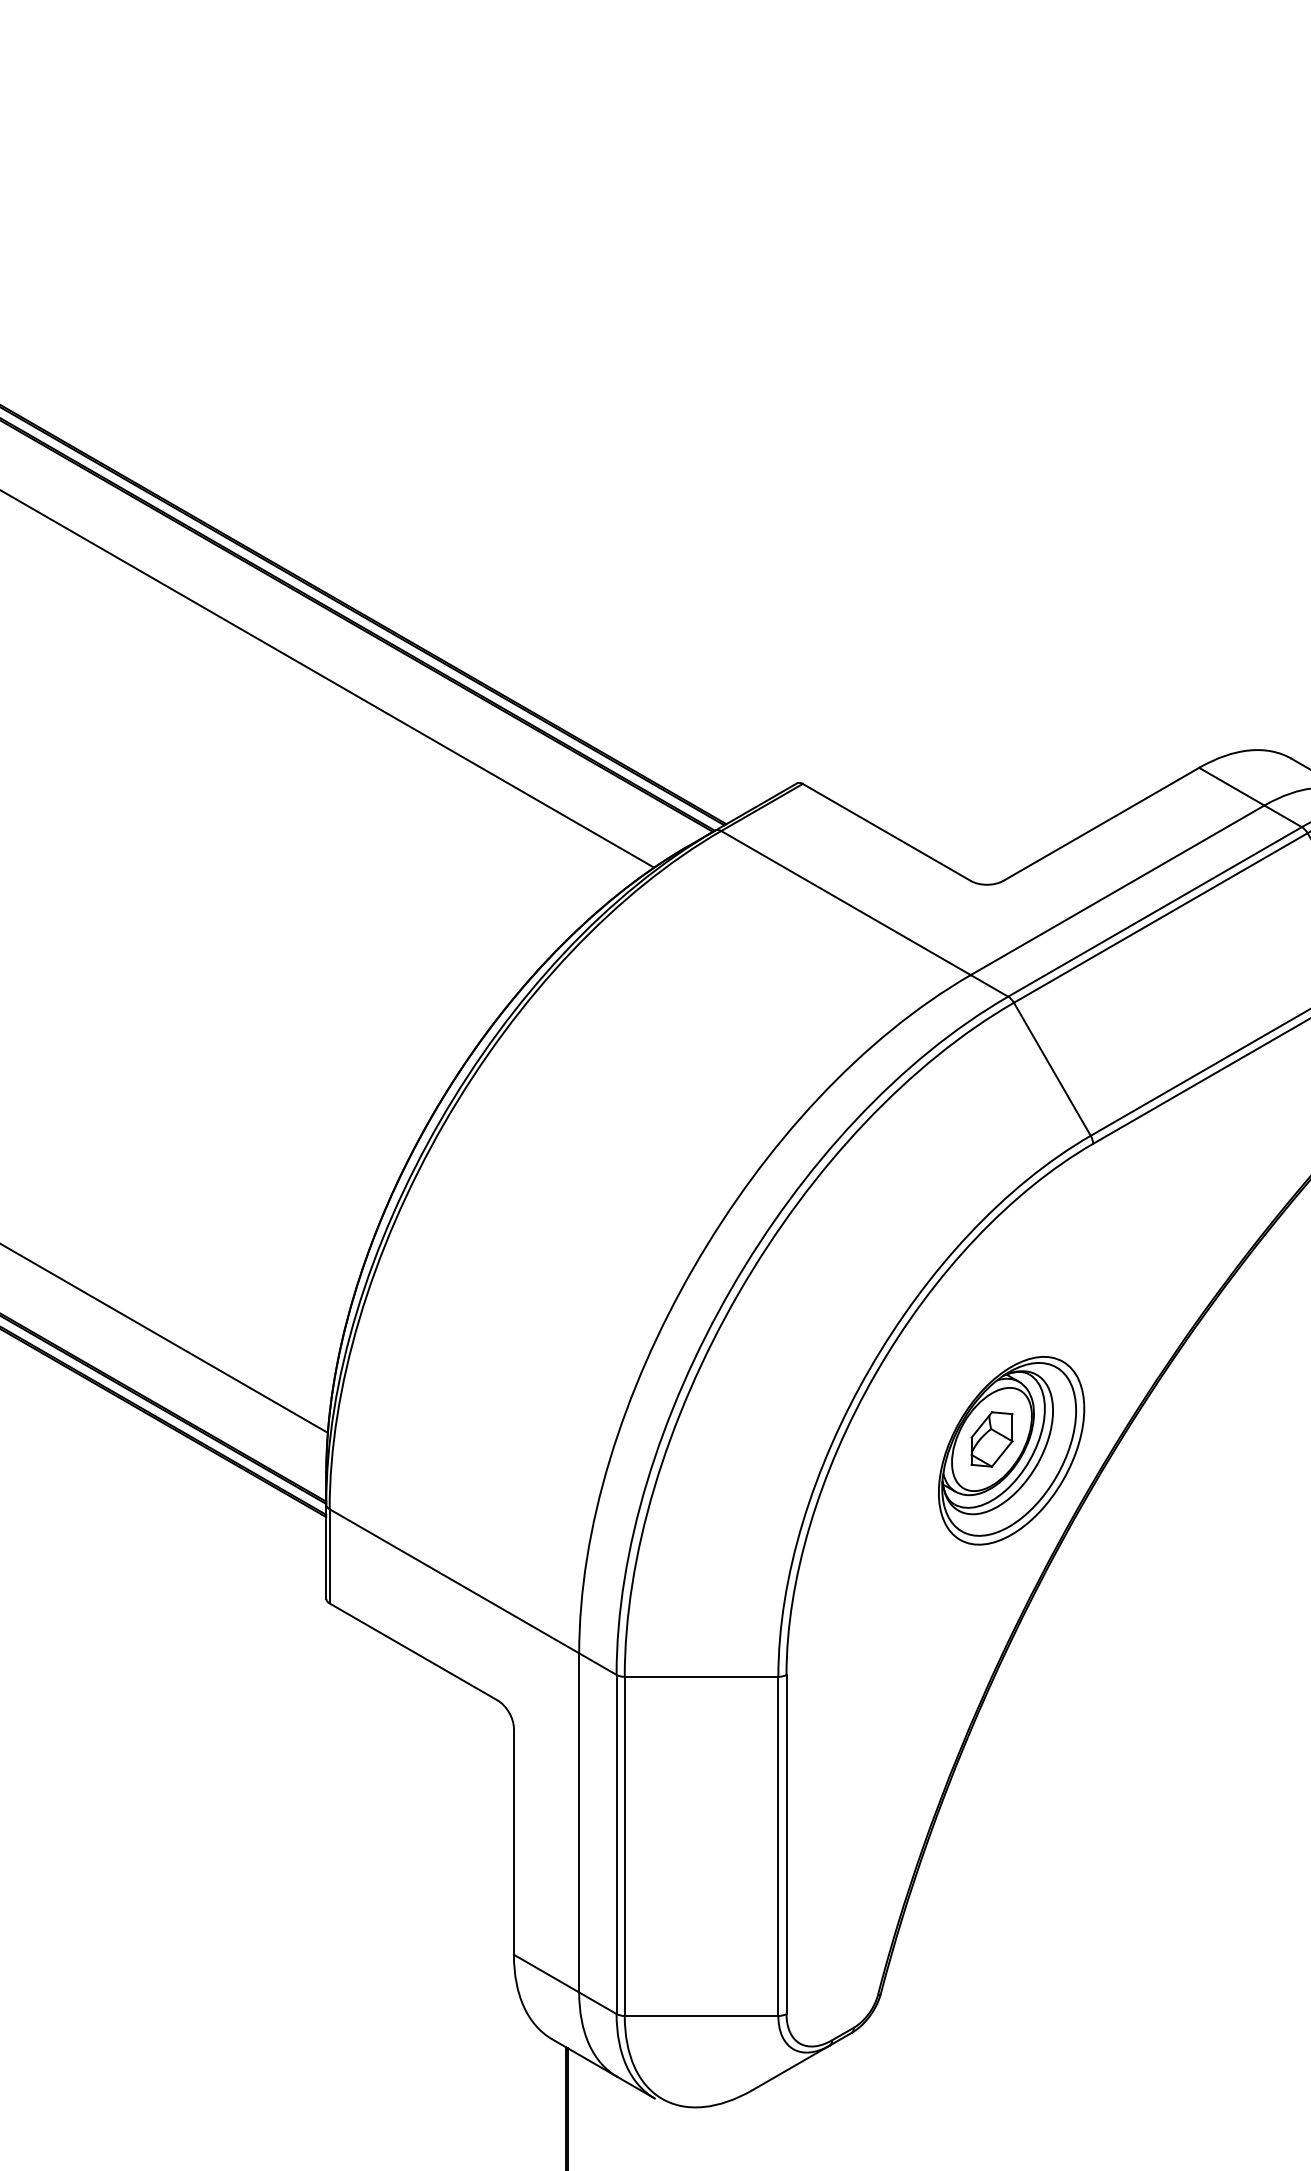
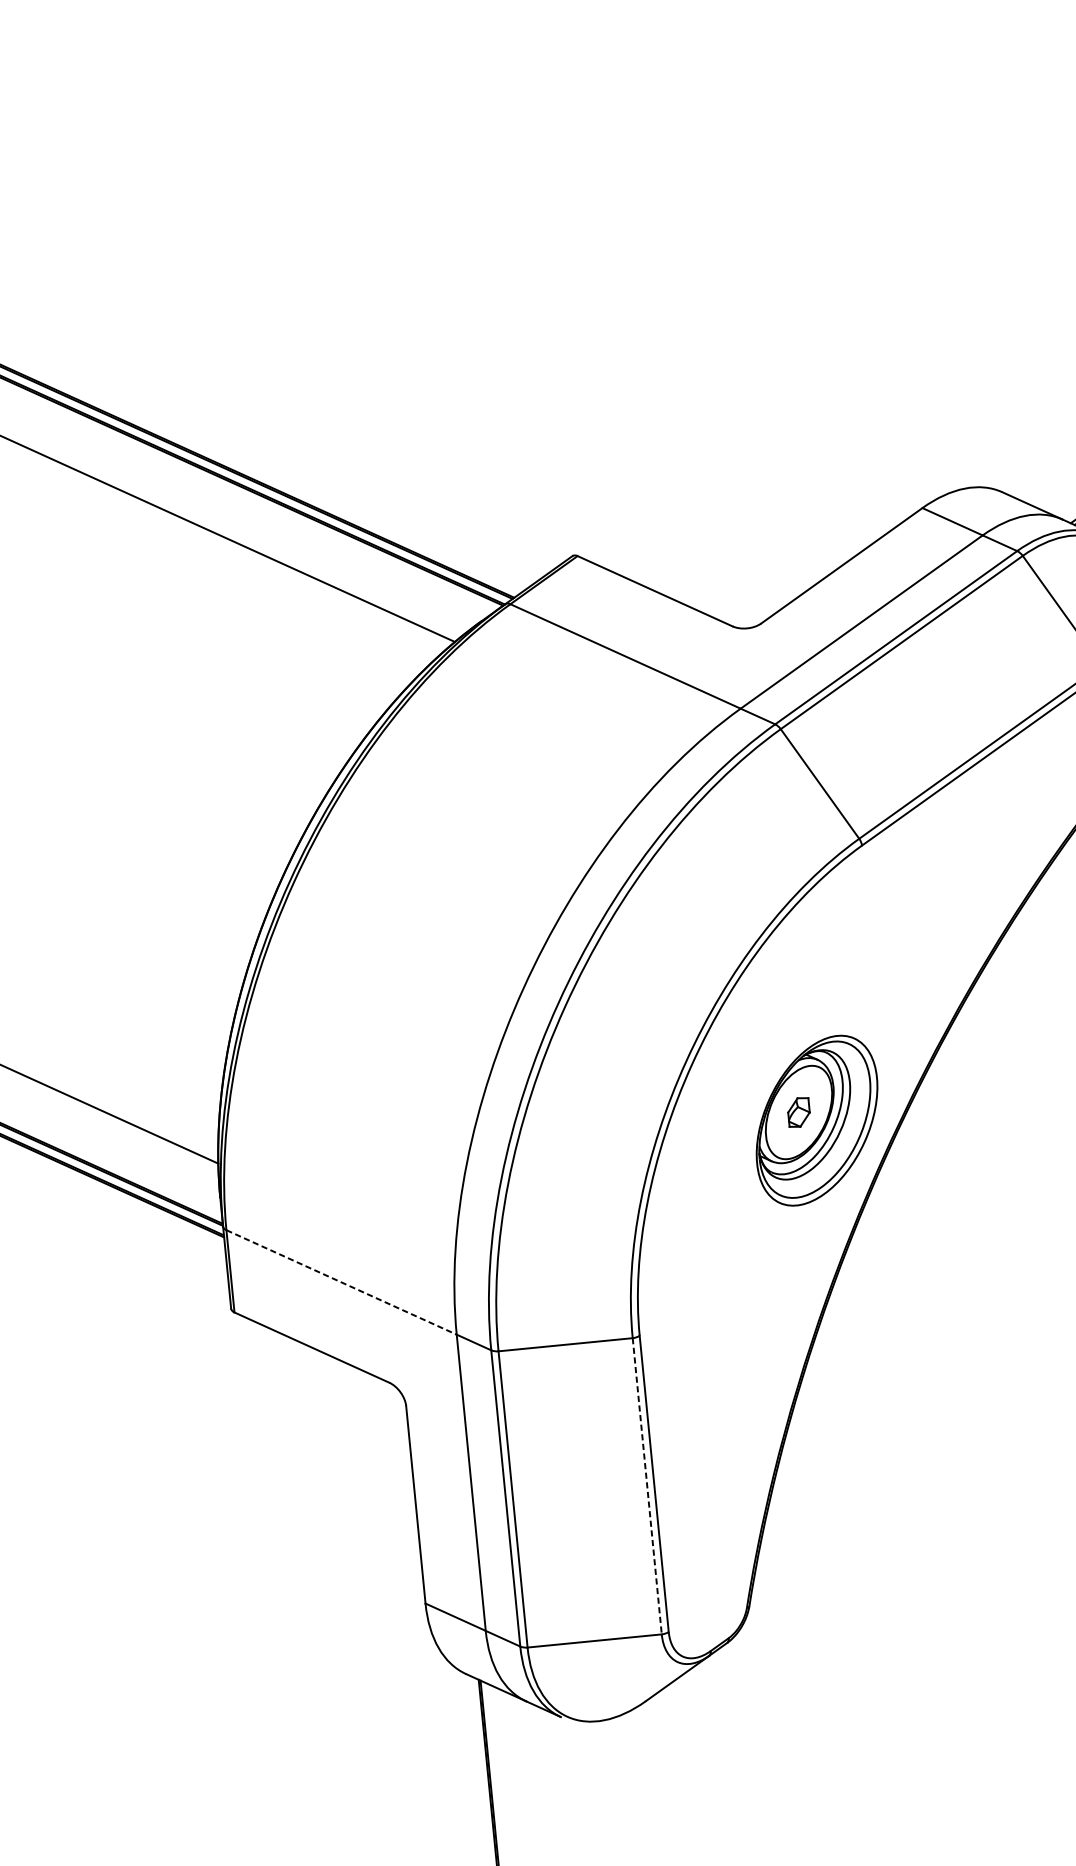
part: (991, 1439) -> (798, 1112), size x0.6
line: (454, 1581) -> (341, 1282), solid -> dashed
line: (778, 1846) -> (647, 1486), solid -> dashed

